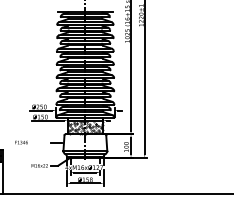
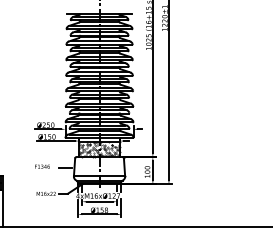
text: (21, 142) -> (42, 166), moved

